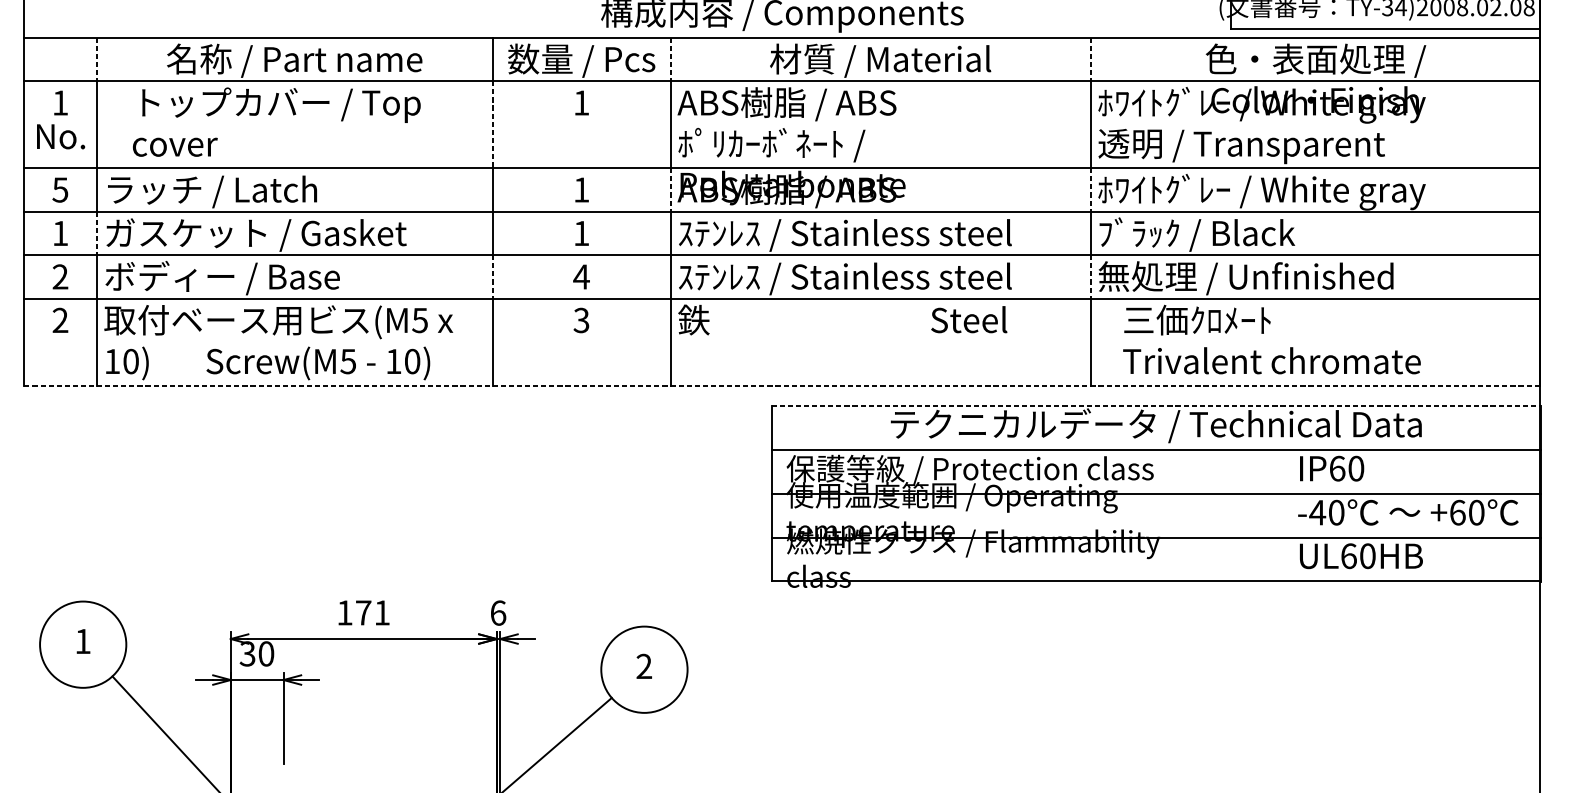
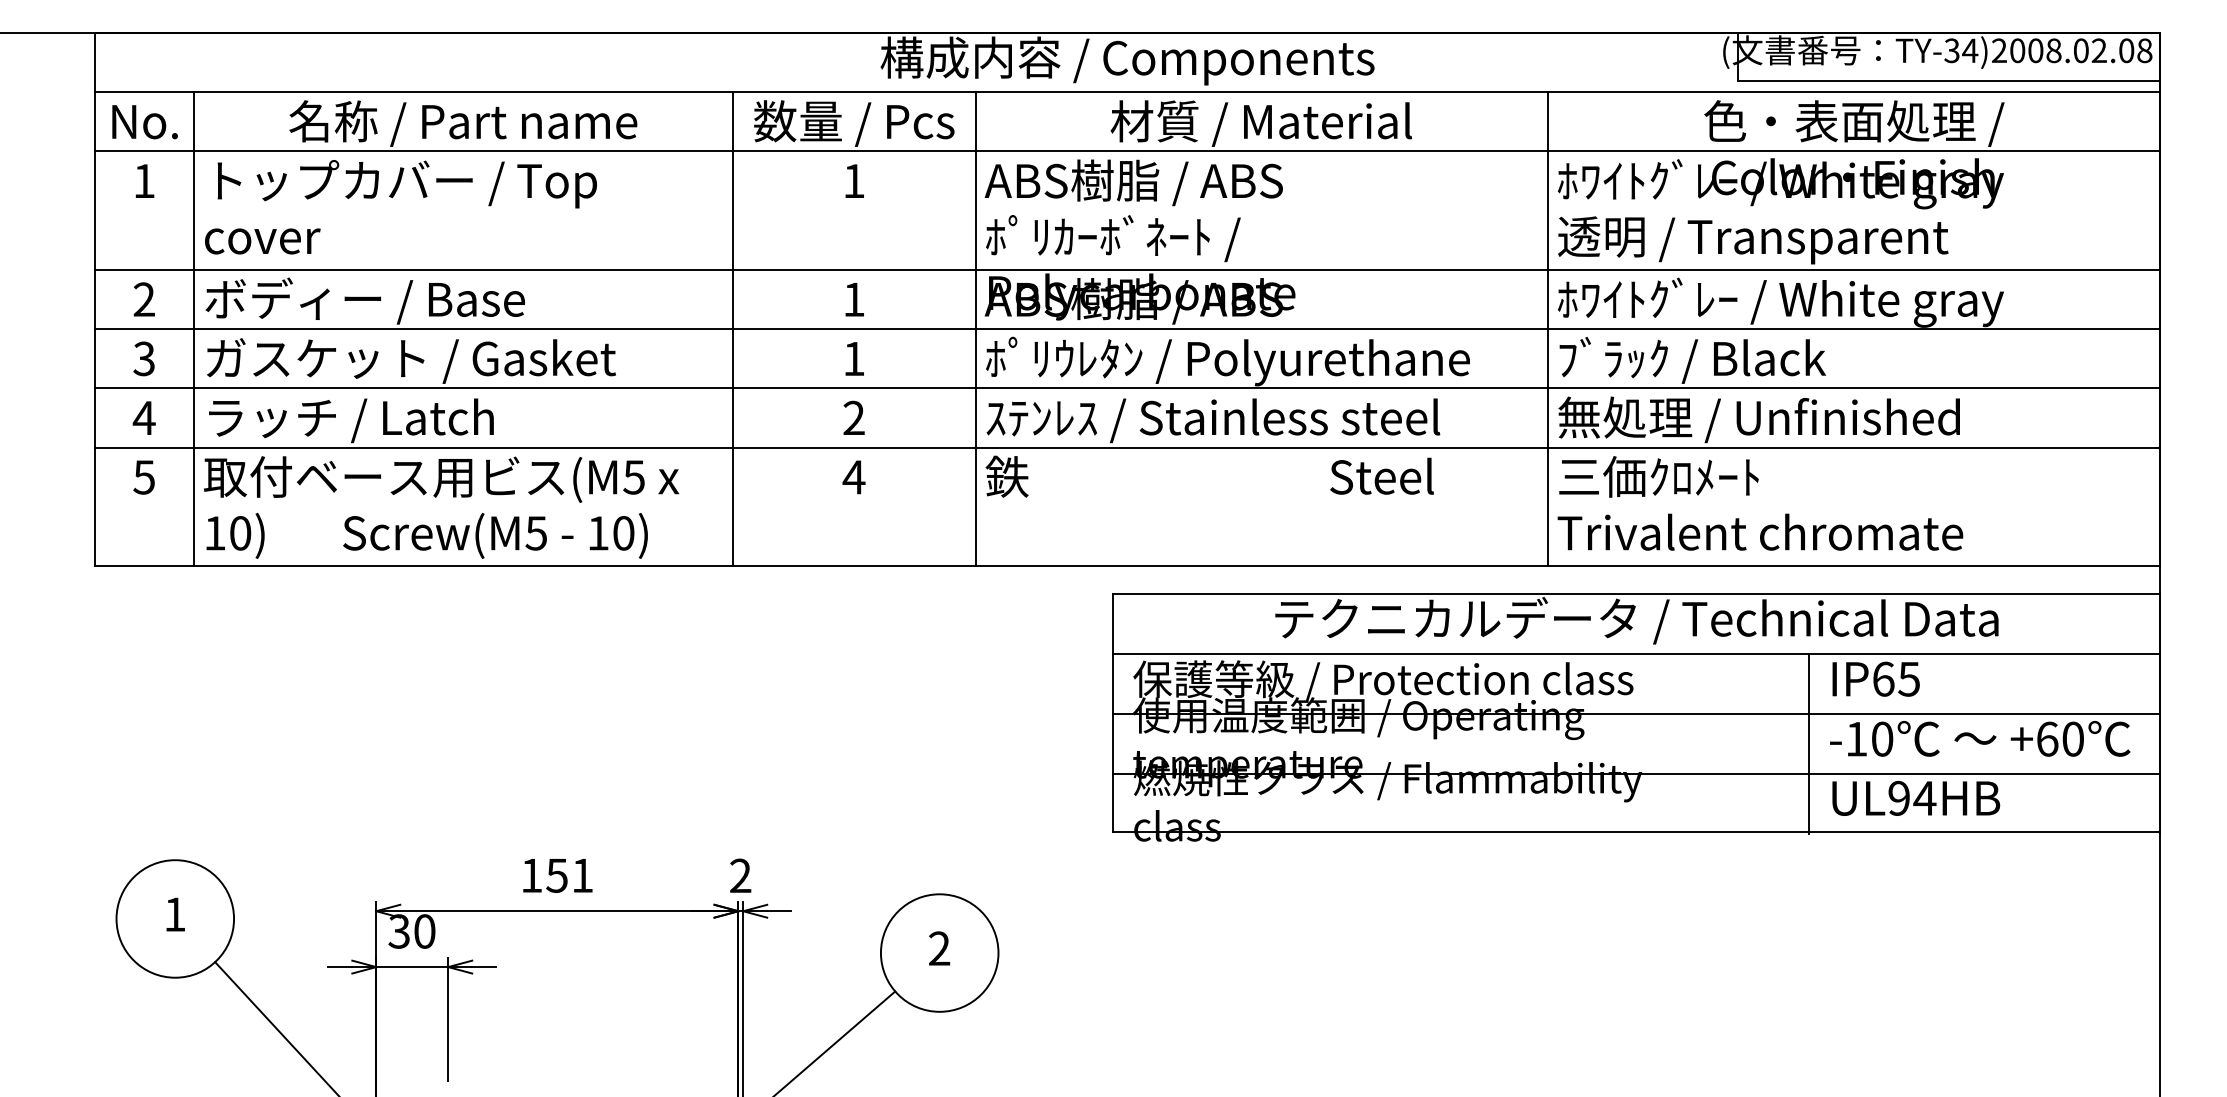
line: (96, 59) -> (193, 121), dashed -> solid
line: (670, 59) -> (975, 121), dashed -> solid
line: (1090, 59) -> (1547, 121), dashed -> solid
text: (276, 122) -> (400, 207), moved
line: (492, 125) -> (732, 211), dashed -> solid
text: (60, 137) -> (144, 122), moved
text: (59, 189) -> (143, 299), 5 -> 2
line: (670, 189) -> (975, 299), dashed -> solid
line: (1090, 189) -> (1547, 299), dashed -> solid
text: (222, 190) -> (364, 300), ラッチ / Latch -> ボディー / Base
text: (59, 233) -> (143, 358), 1 -> 3
line: (96, 233) -> (193, 358), dashed -> solid
text: (855, 235) -> (1227, 361), ｽﾃﾝﾚｽ / Stainless steel -> ﾎﾟﾘｳﾚﾀﾝ / Polyurethane
text: (59, 276) -> (143, 417), 2 -> 4
text: (581, 276) -> (853, 417), 4 -> 2
line: (492, 277) -> (732, 418), dashed -> solid
line: (1090, 277) -> (1547, 418), dashed -> solid
text: (222, 278) -> (364, 419), ボディー / Base -> ラッチ / Latch
text: (59, 320) -> (143, 477), 2 -> 5
text: (581, 320) -> (853, 477), 3 -> 4
text: (1272, 339) -> (1760, 503), moved
line: (783, 385) -> (1128, 566), dashed -> solid
line: (1156, 405) -> (1636, 593), dashed -> solid
text: (1355, 468) -> (1908, 678), IP60 -> IP65
text: (1317, 512) -> (1856, 739), -40 -> -10
line: (1282, 515) -> (1808, 743), added
text: (1358, 555) -> (1912, 797), UL60HB -> UL94HB
text: (363, 612) -> (556, 875), 171 -> 151
text: (498, 612) -> (740, 875), 6 -> 2

